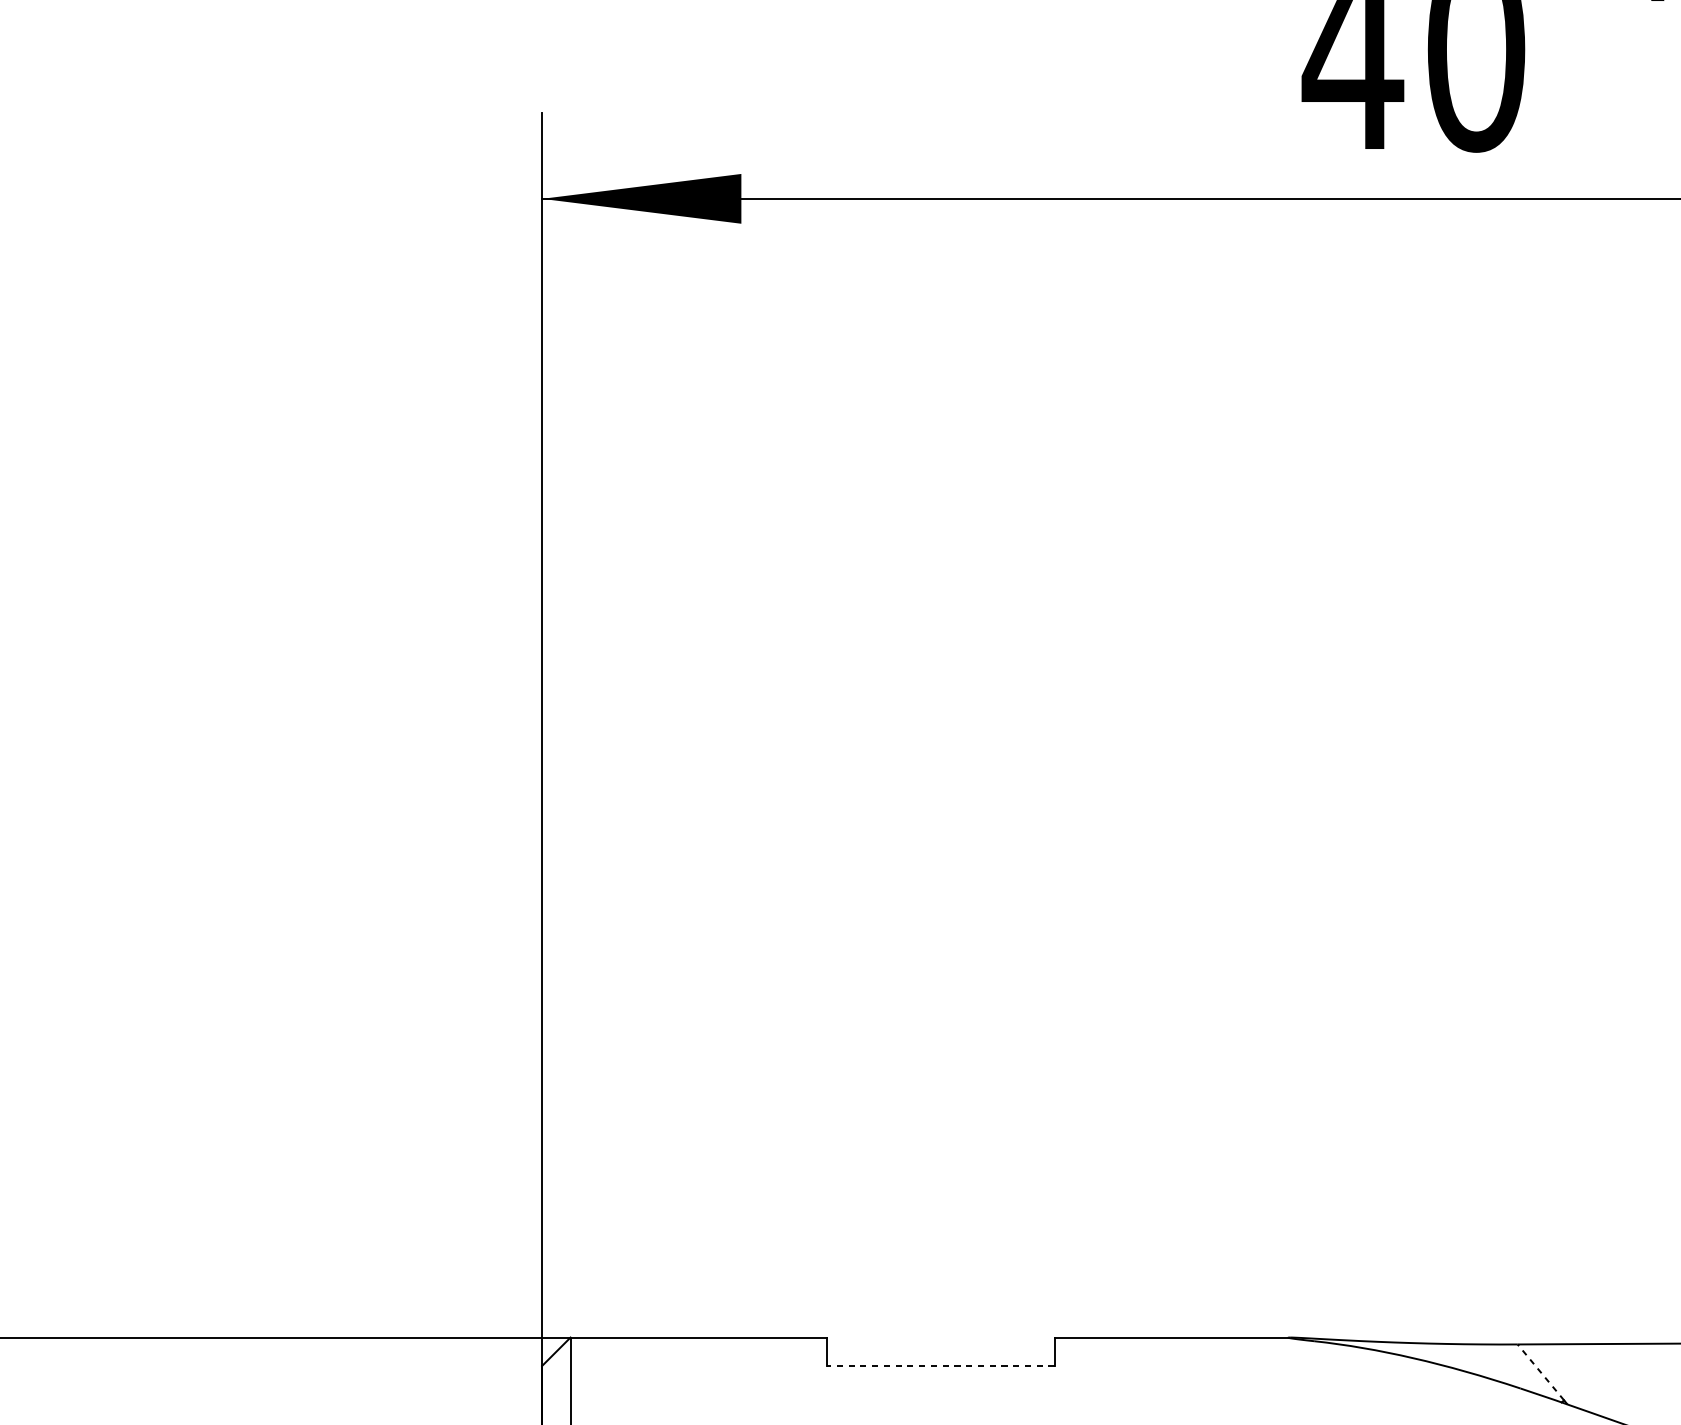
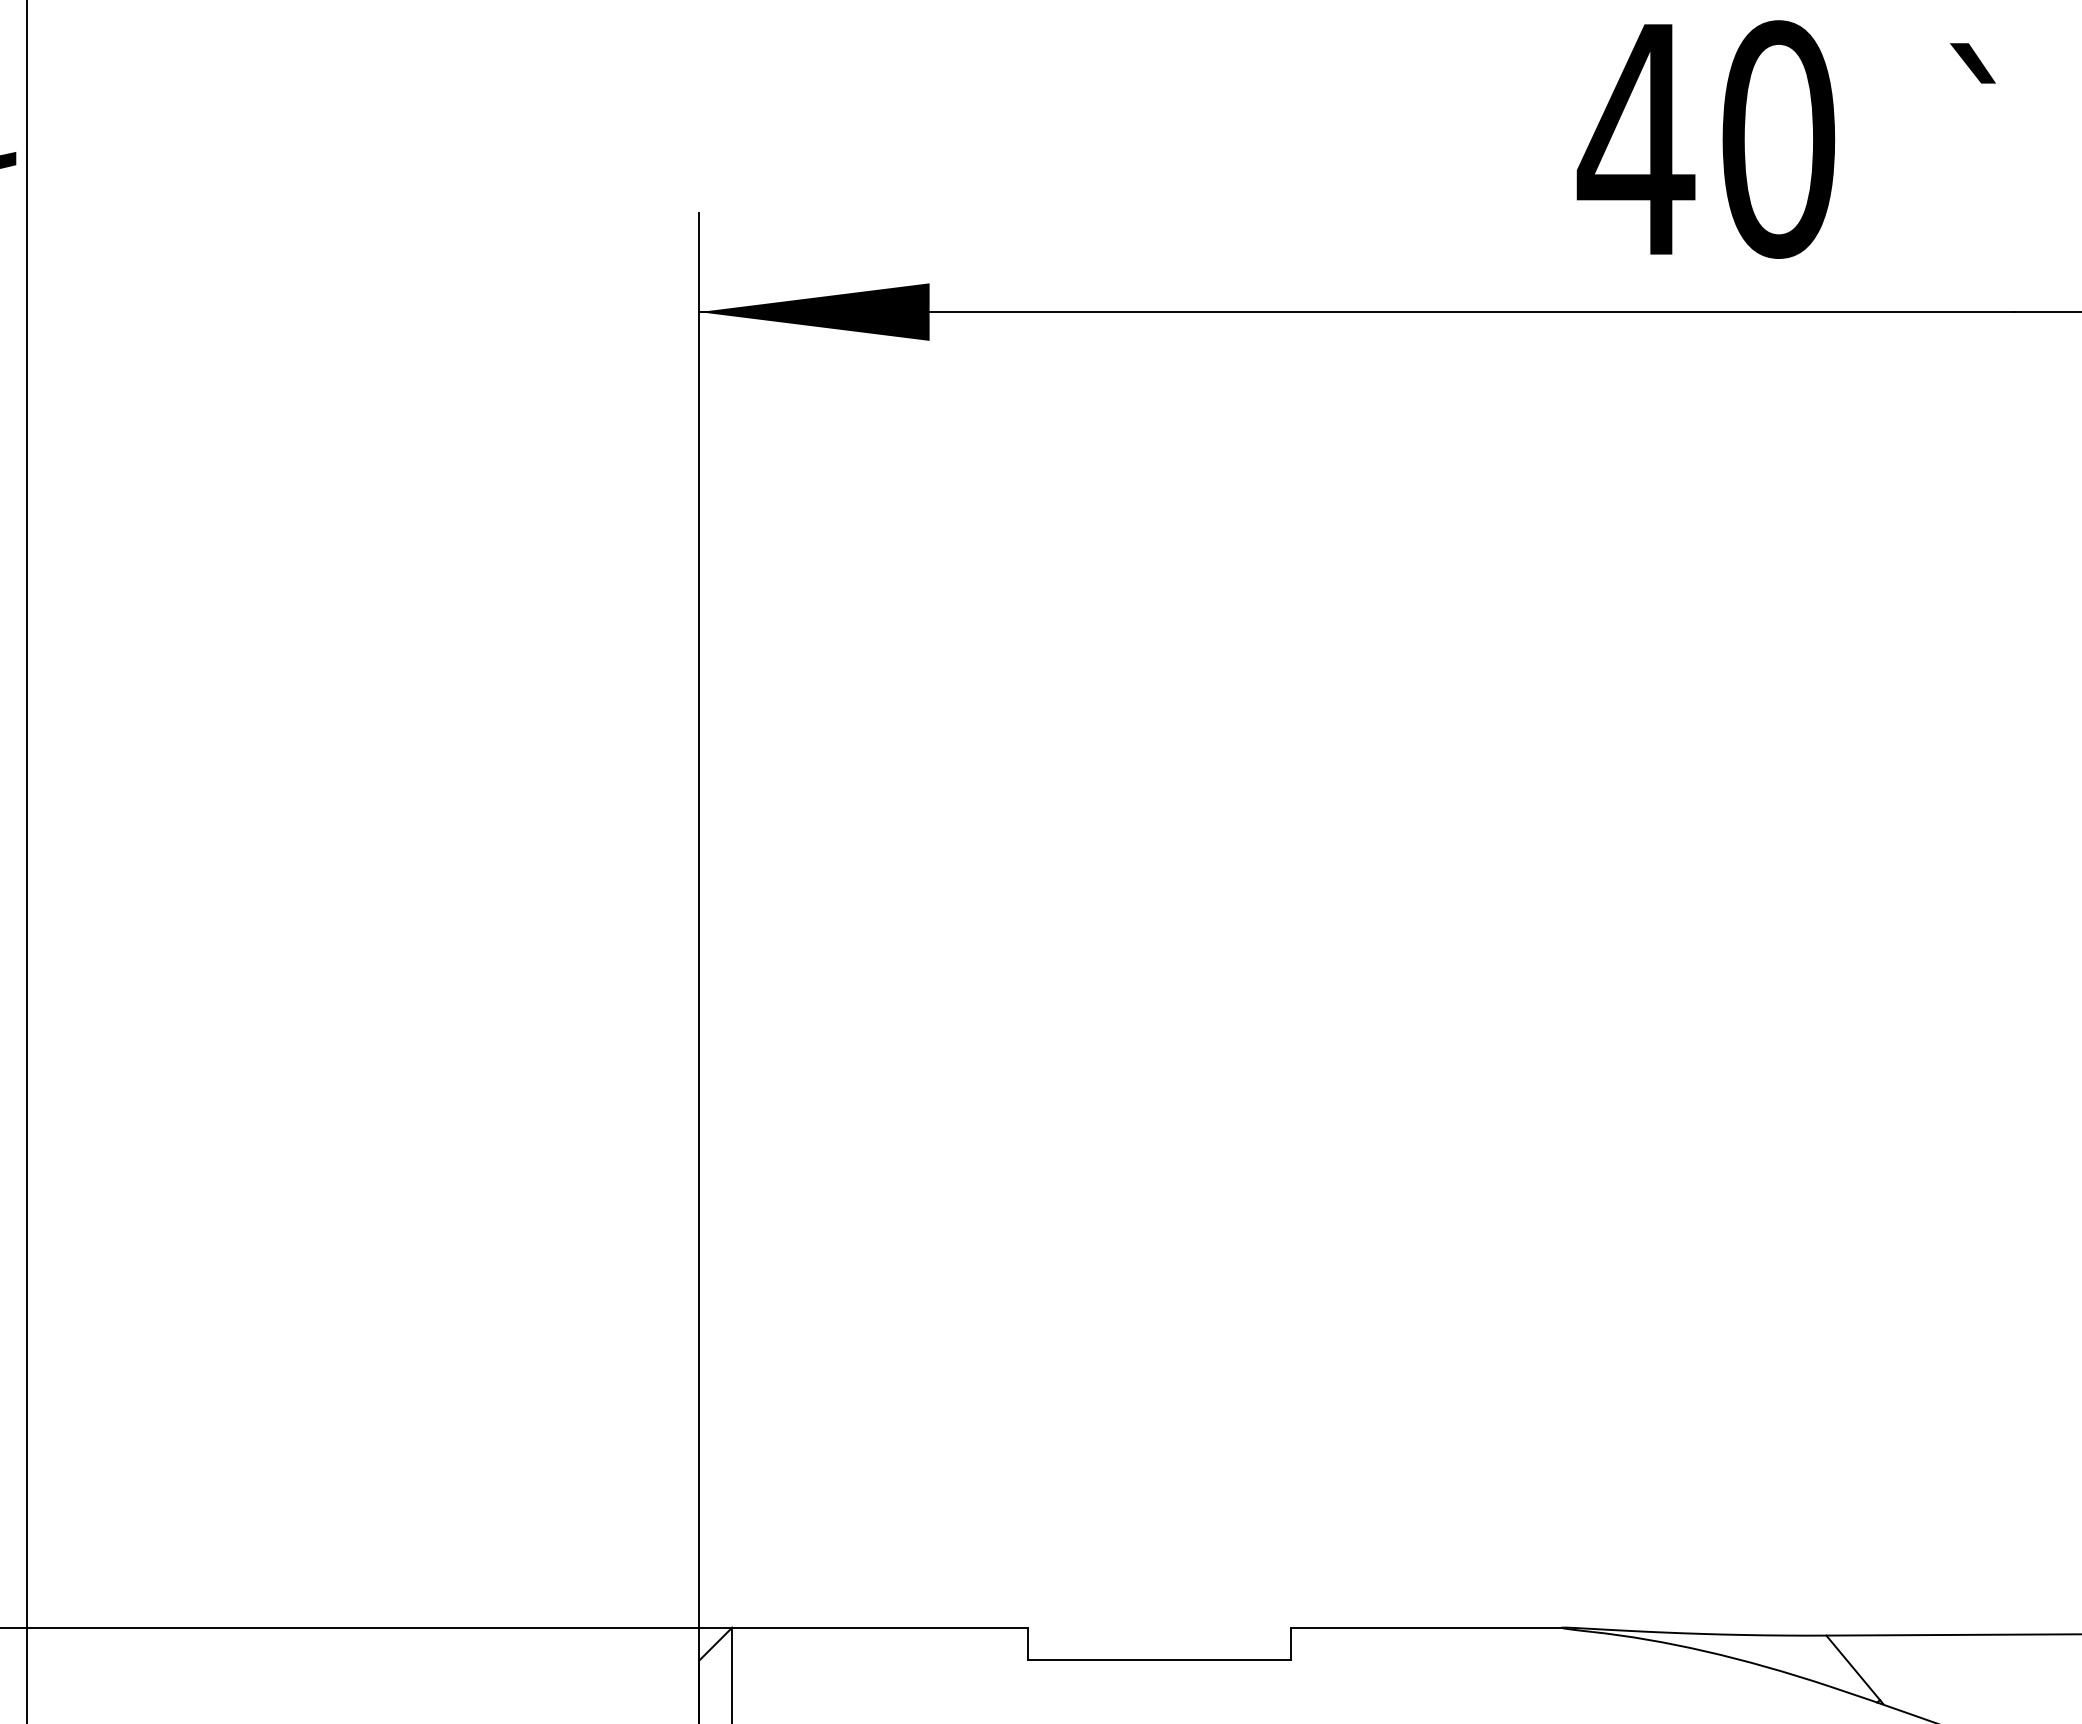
line: (940, 1366) -> (1159, 1660), dashed -> solid
line: (1541, 1372) -> (1853, 1667), dashed -> solid

